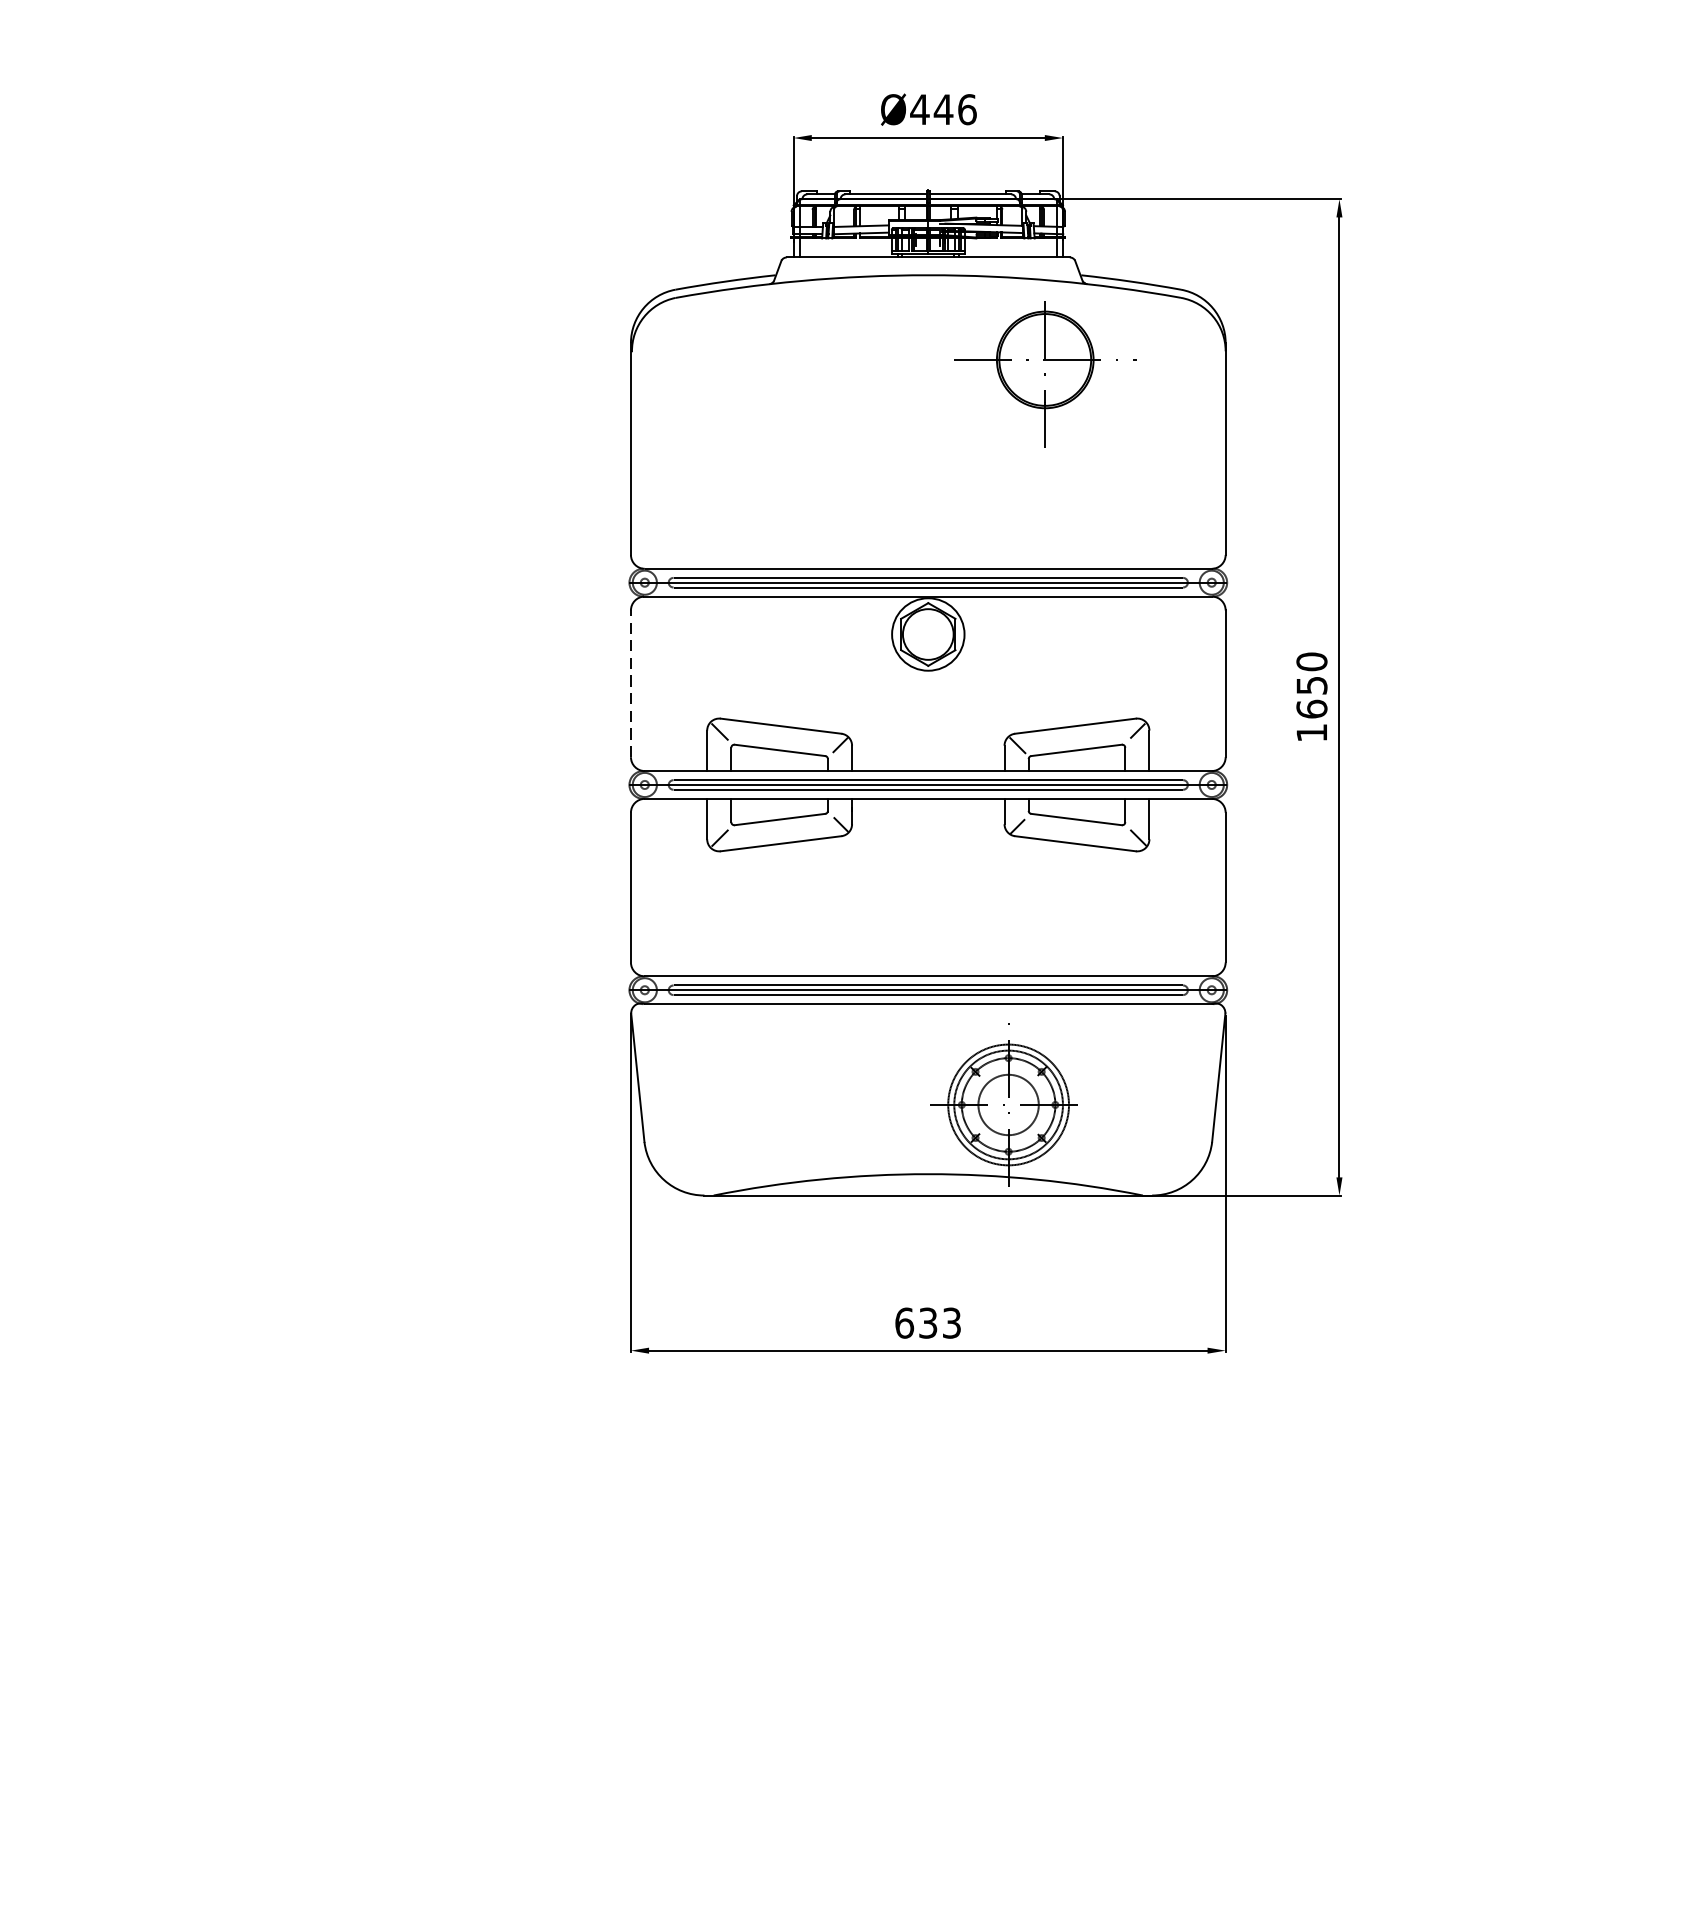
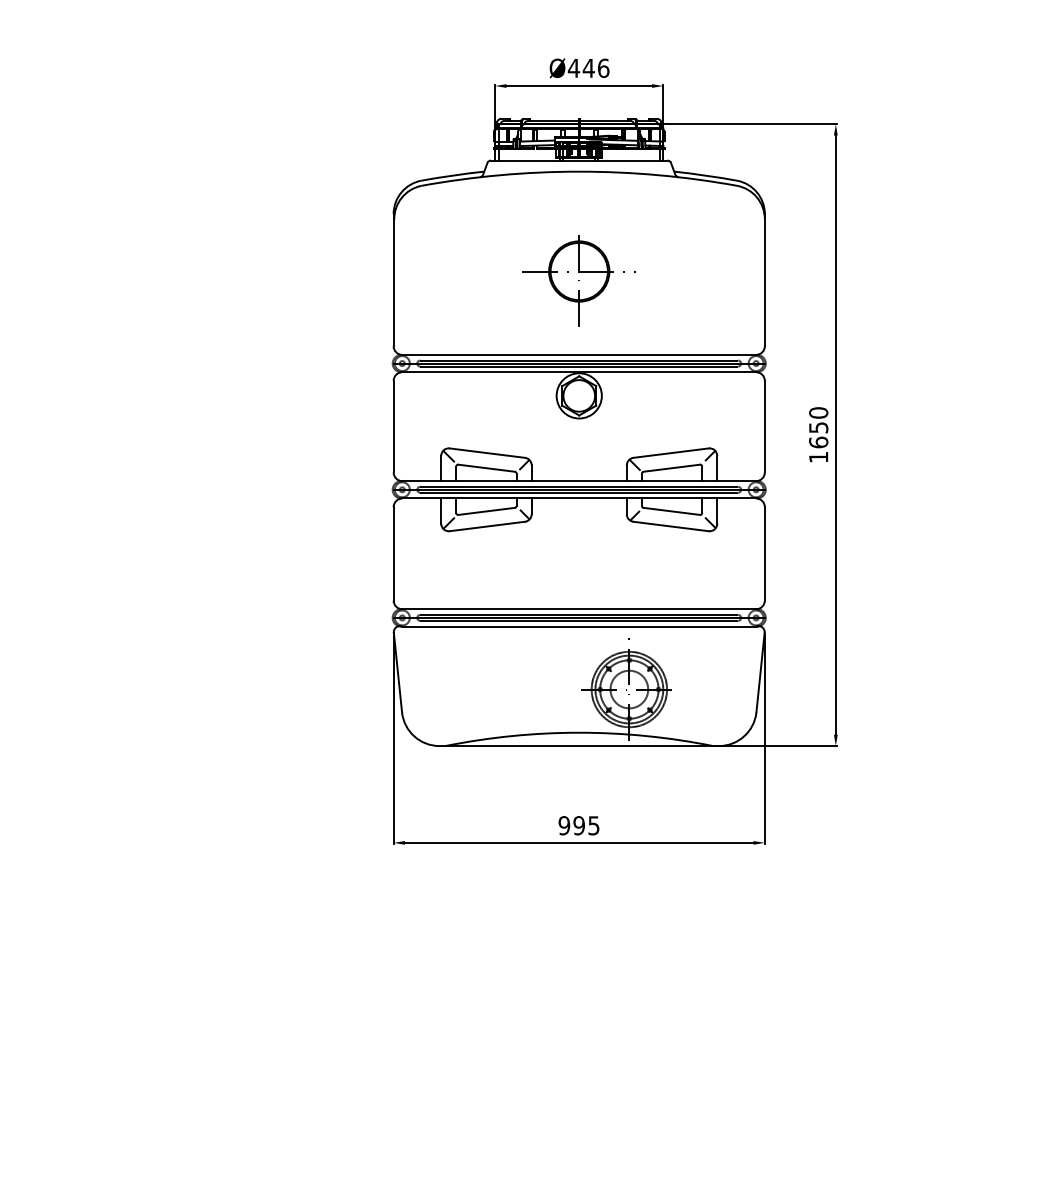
part: (1044, 374) -> (578, 280), moved
line: (630, 683) -> (393, 426), dashed -> solid
text: (927, 1322) -> (578, 825), 633 -> 995

